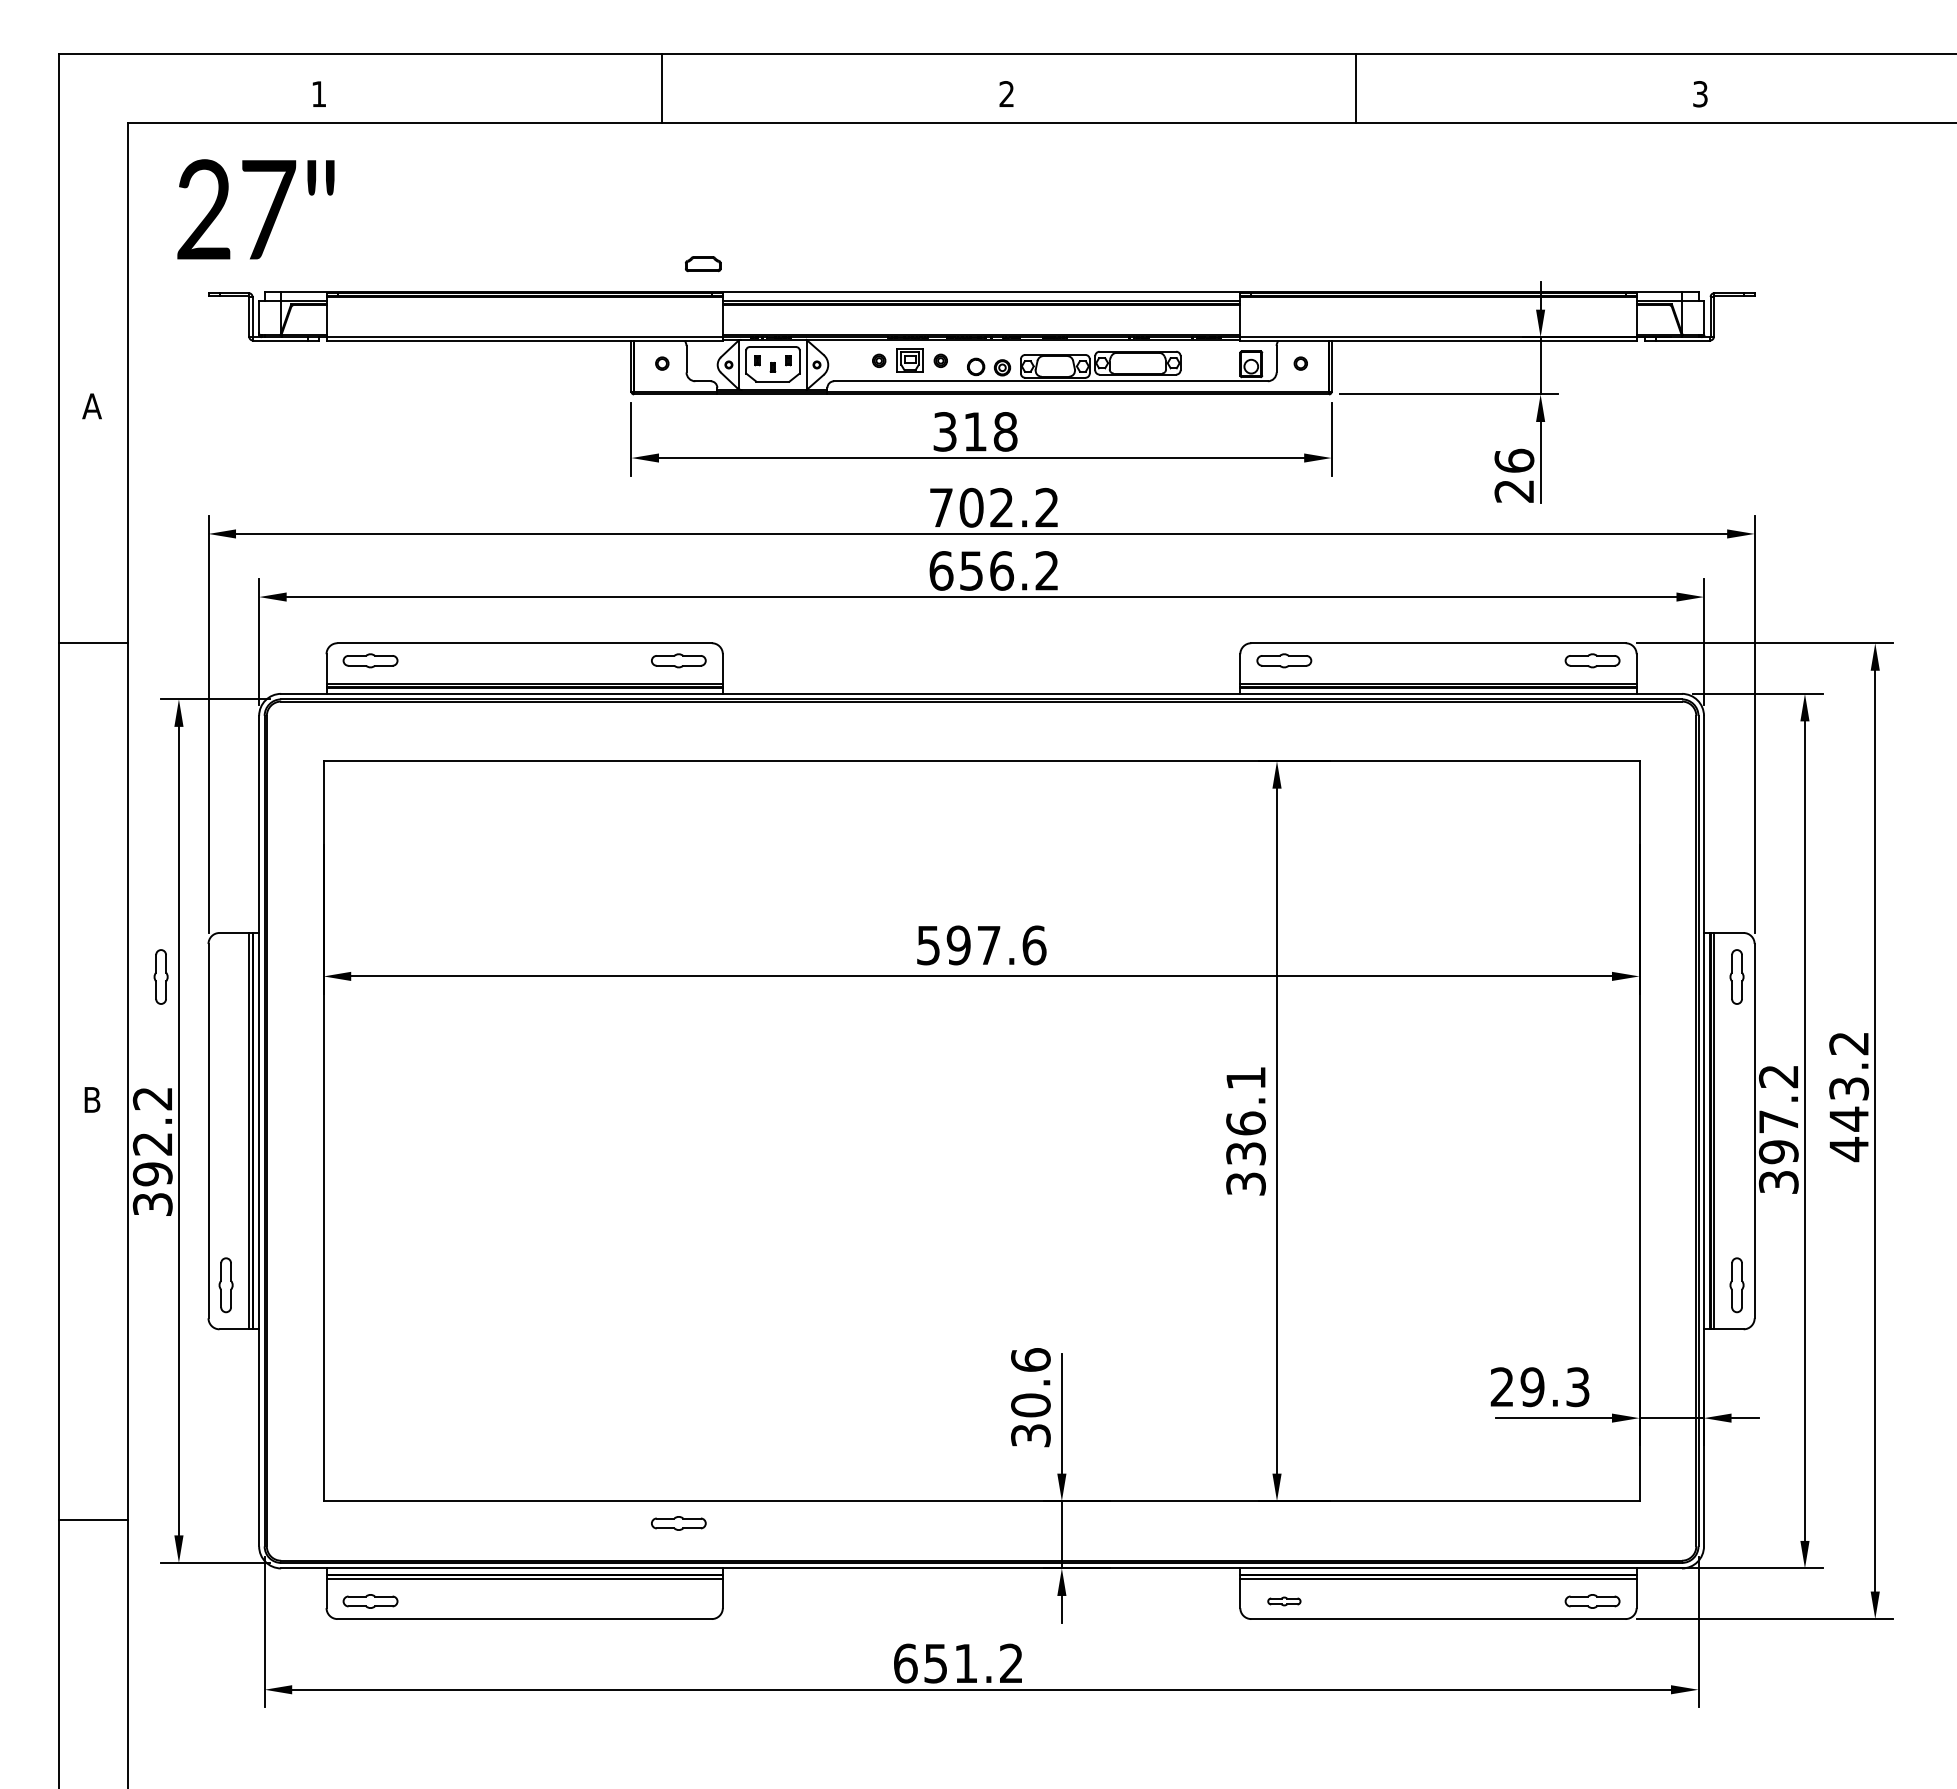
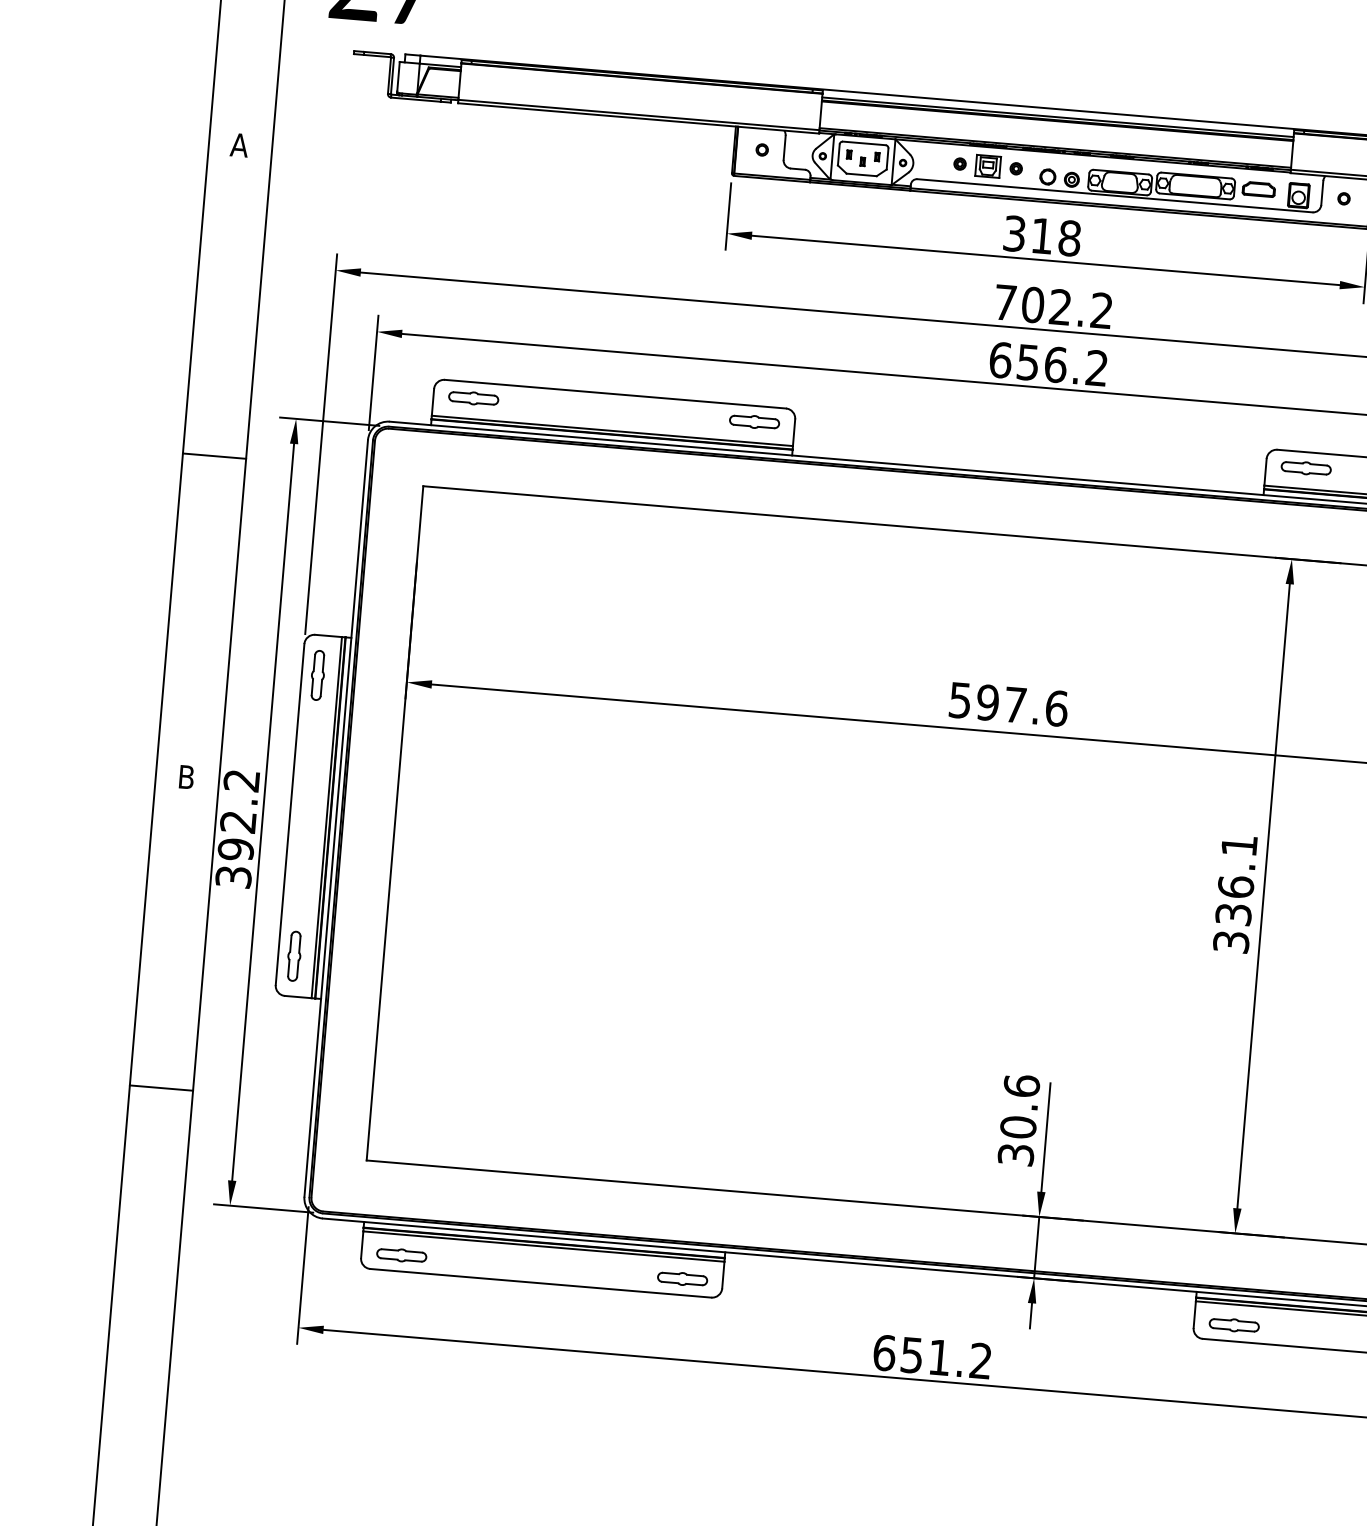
part: (703, 264) -> (1259, 189), moved
line: (93, 643) -> (214, 456), moved
part: (160, 976) -> (317, 674), moved
line: (93, 1520) -> (161, 1088), moved
part: (678, 1523) -> (682, 1279), moved
part: (1284, 1601) -> (1234, 1325), size x1.67

